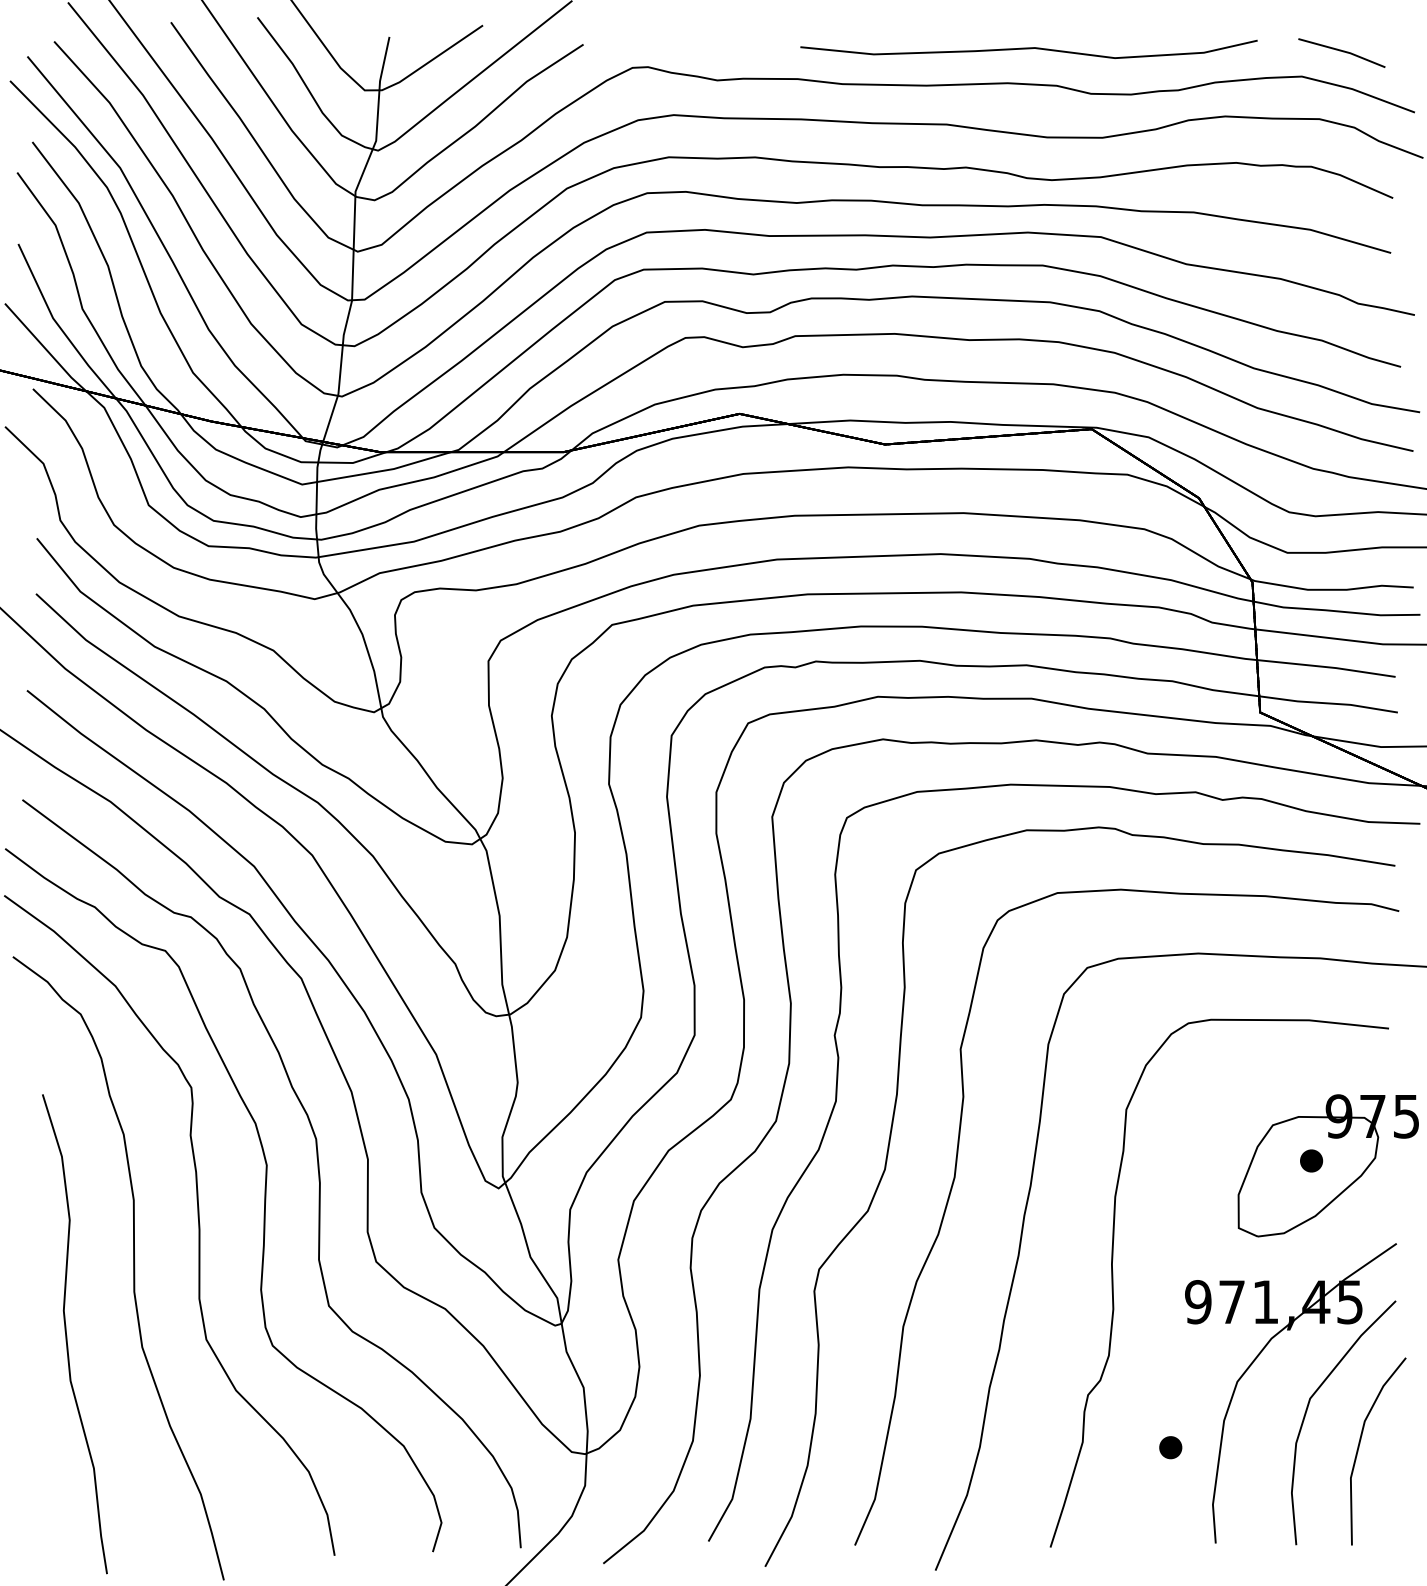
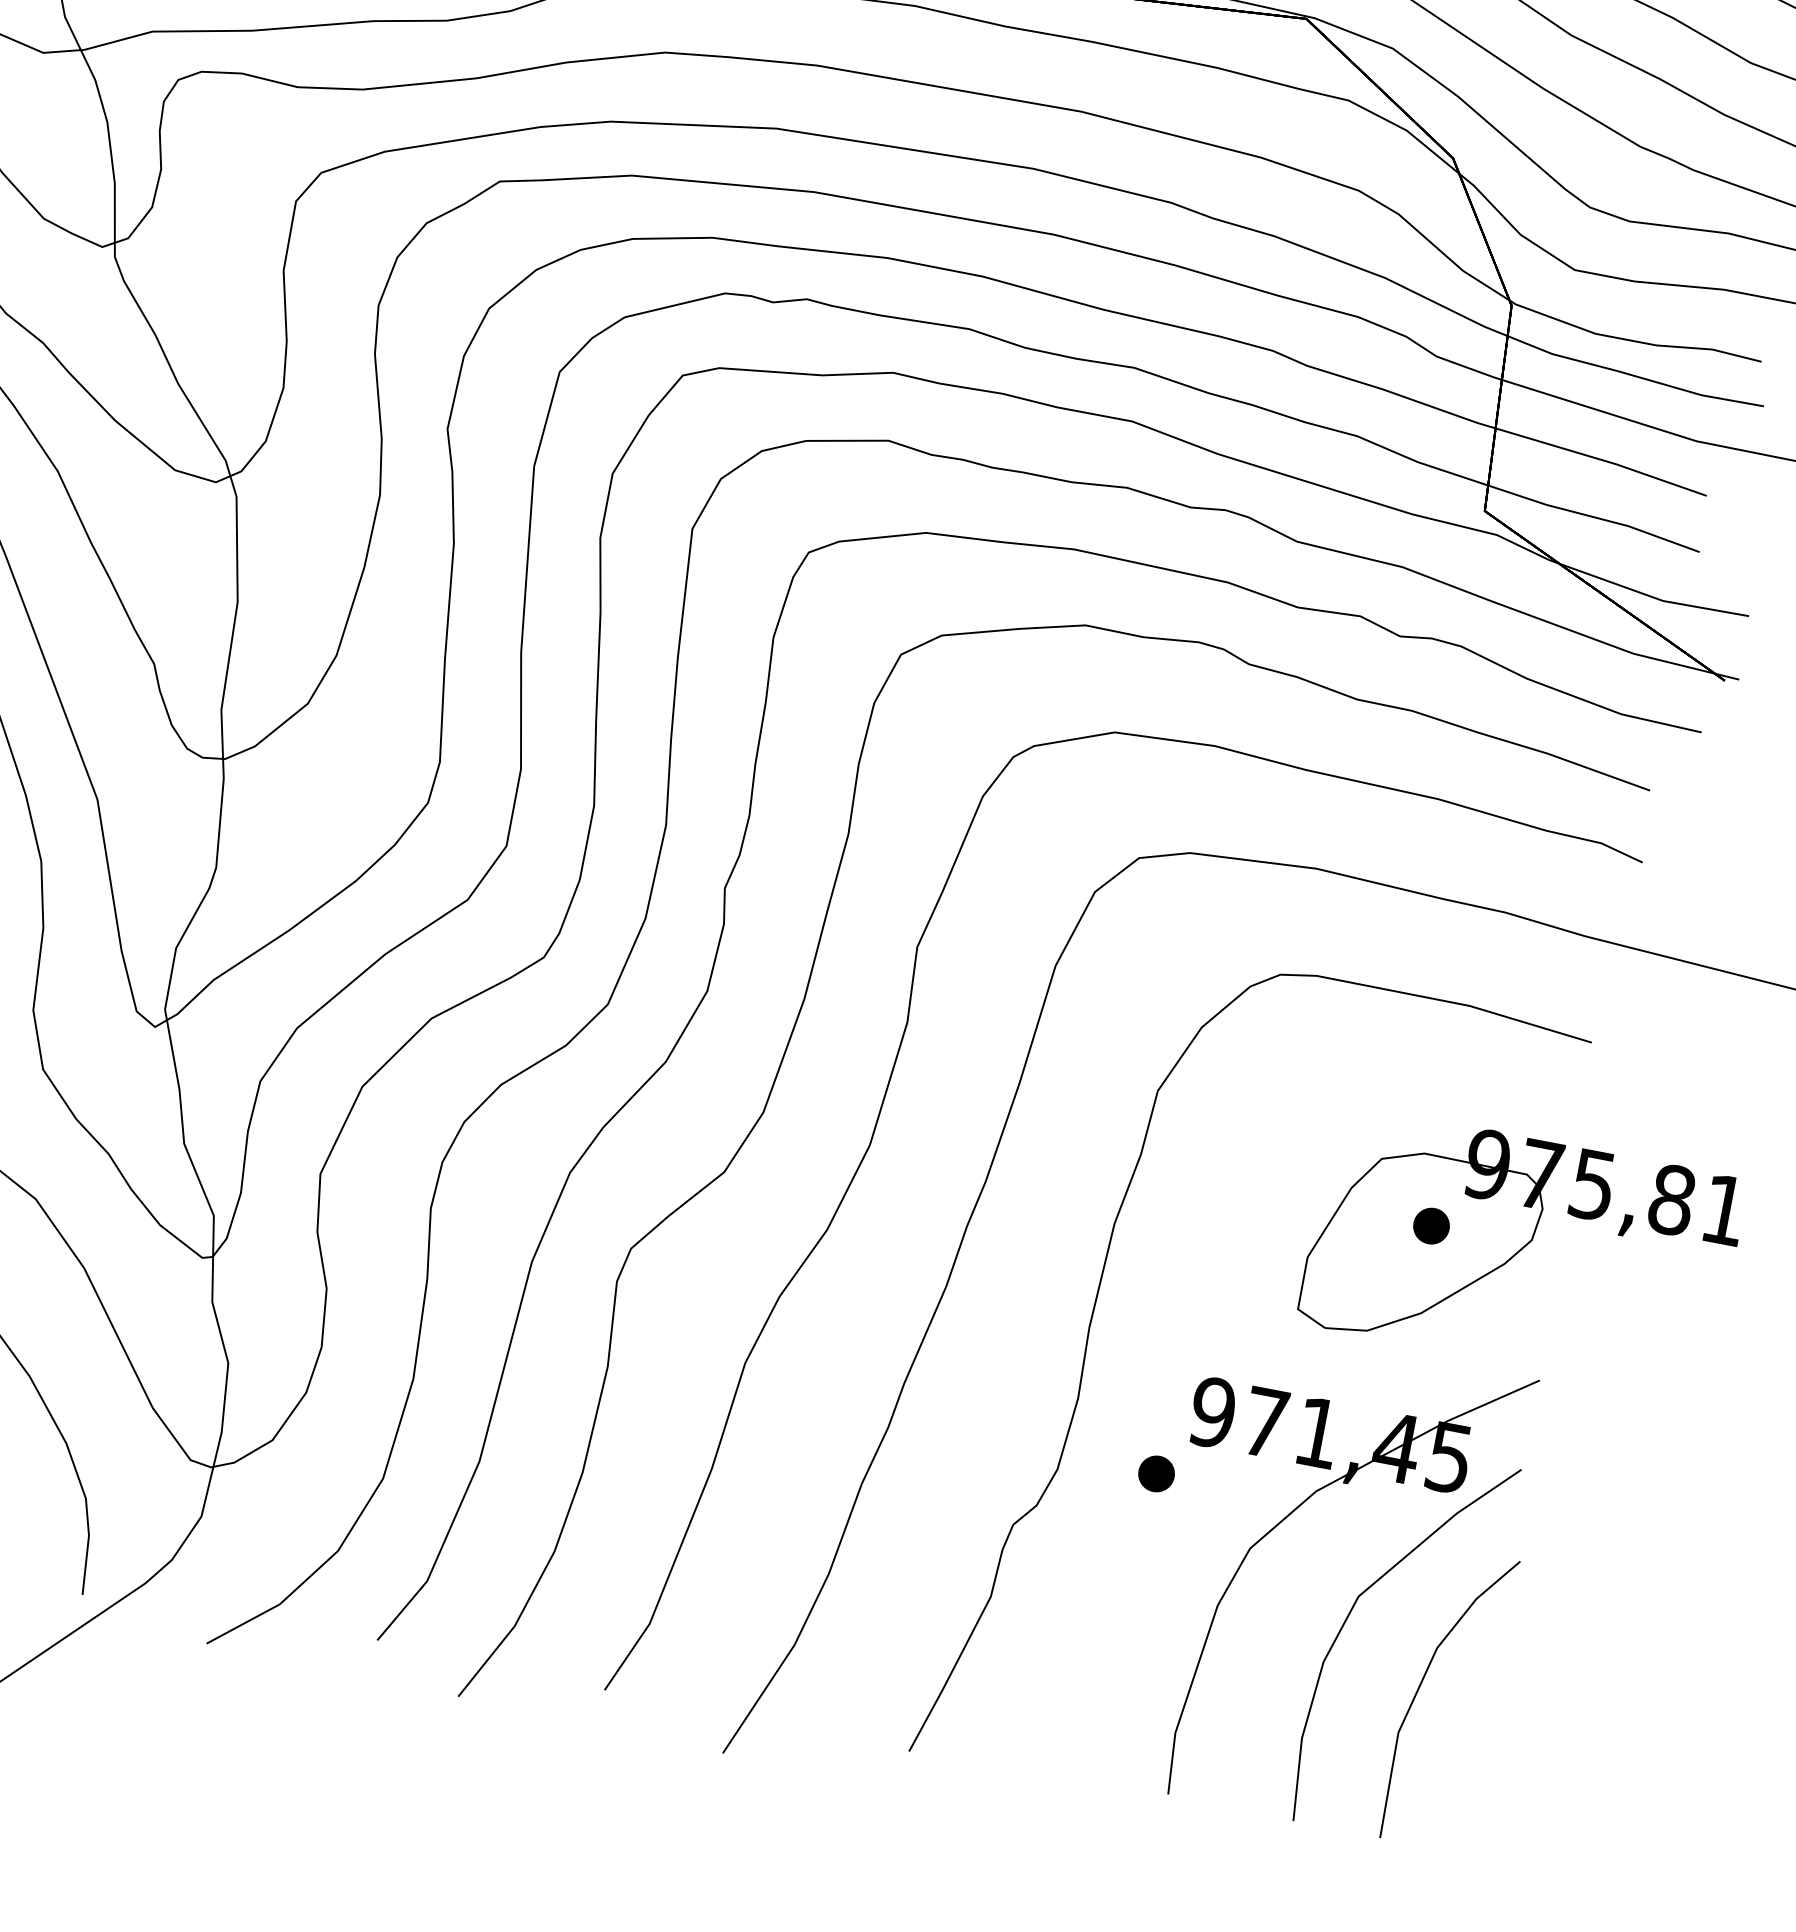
part: (1170, 1447) -> (1156, 1473), moved

